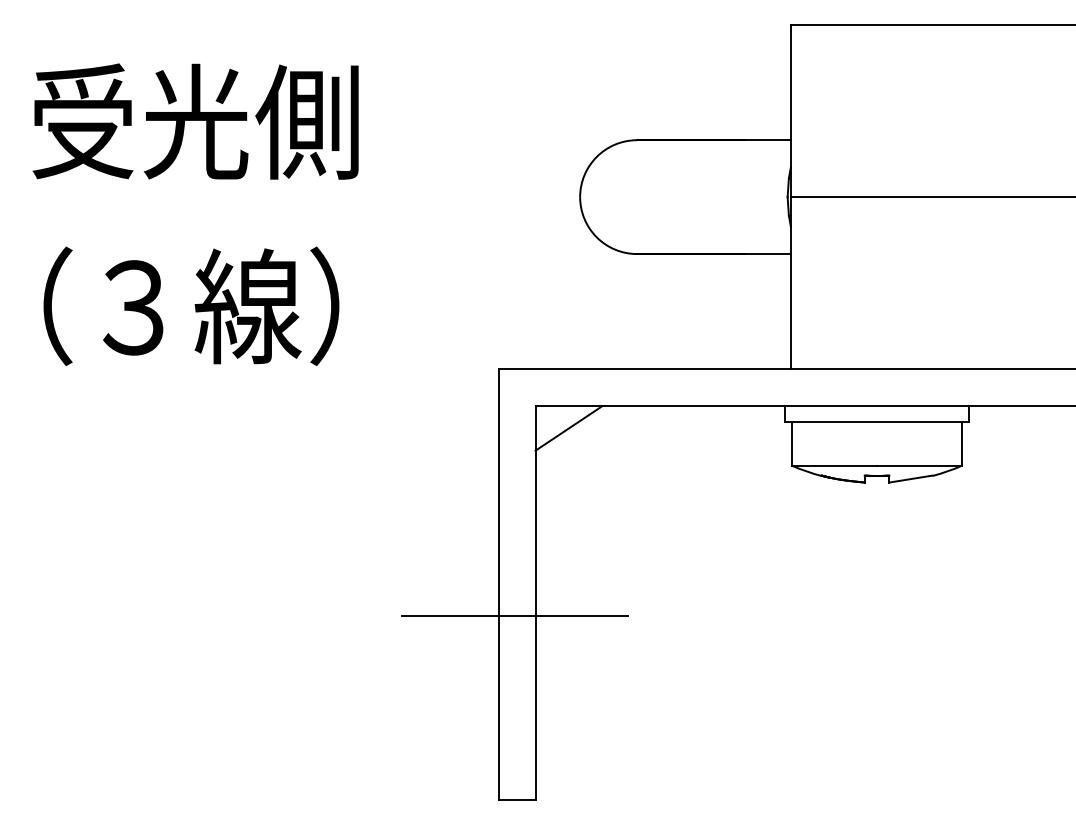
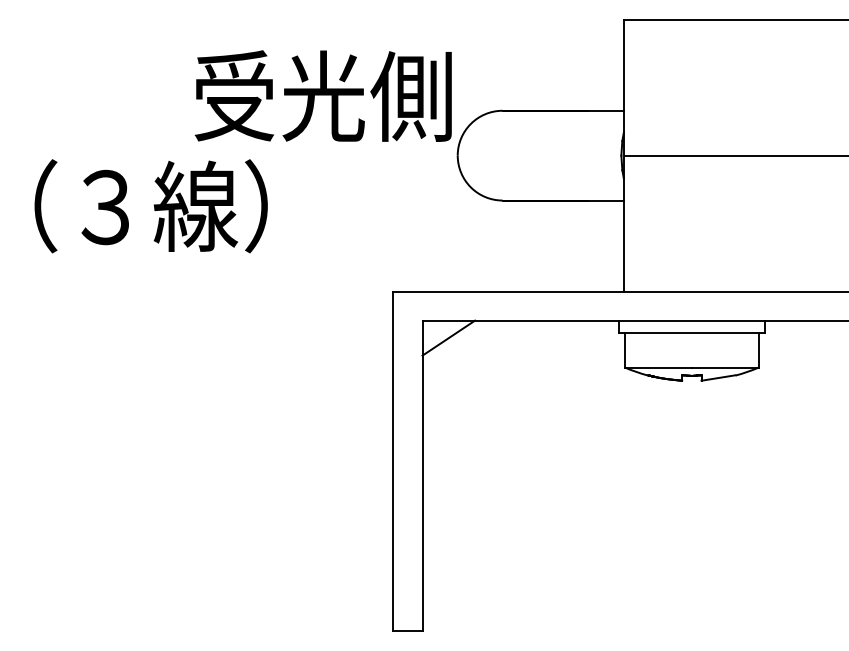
text: (195, 121) -> (323, 96), moved
text: (191, 305) -> (151, 205), moved
line: (514, 615) -> (405, 485), removed

